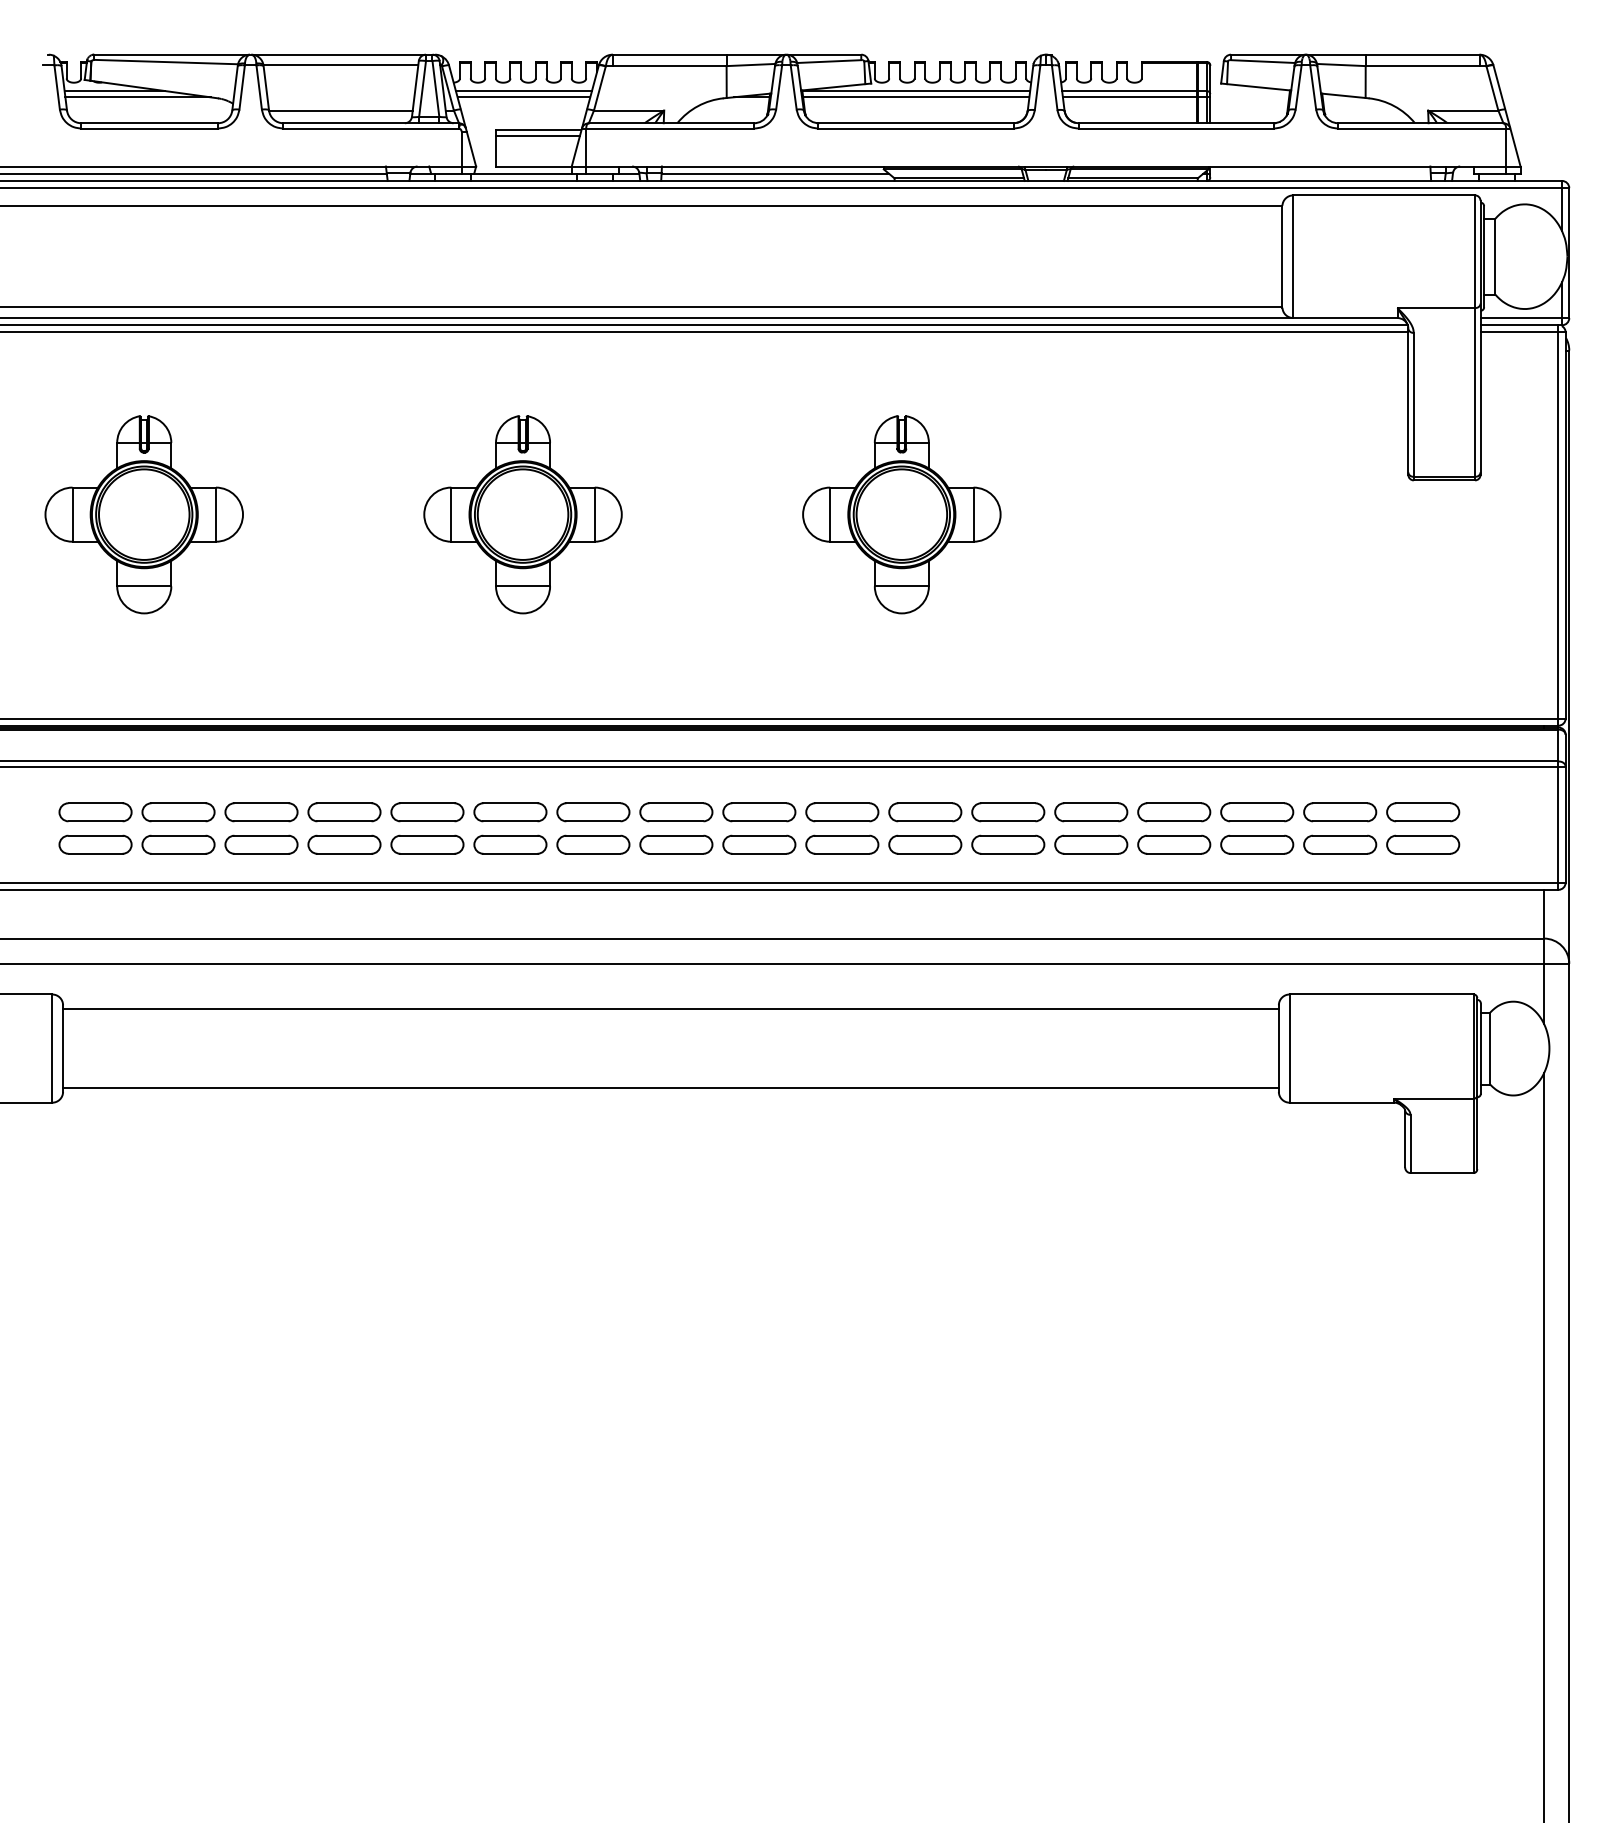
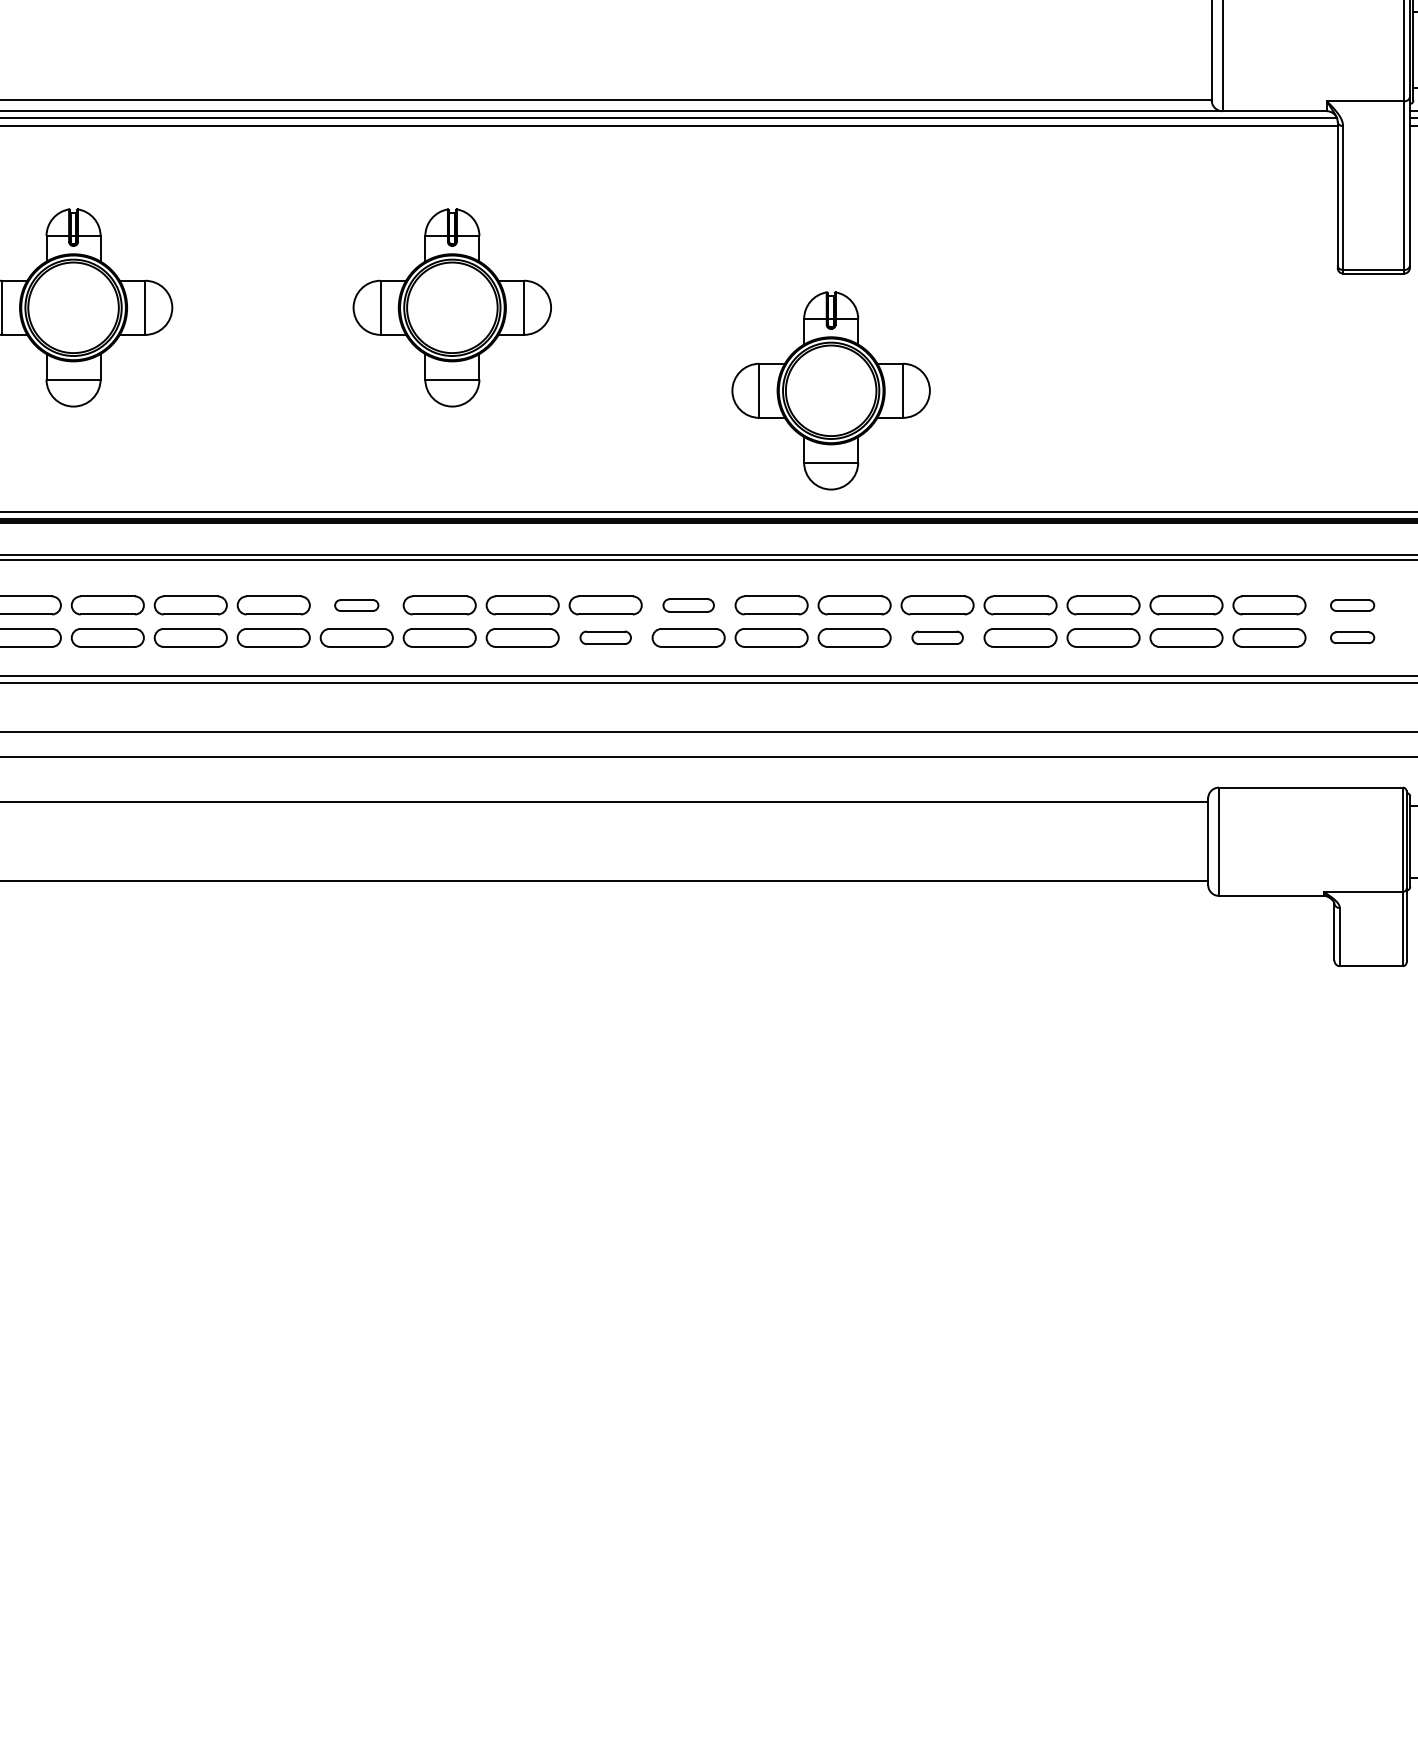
part: (901, 514) -> (830, 390), moved
part: (427, 812) -> (356, 605), size x0.6
part: (759, 812) -> (688, 605), size x0.7
part: (1423, 812) -> (1352, 605), size x0.6
part: (676, 844) -> (605, 637), size x0.7
part: (1008, 844) -> (937, 637), size x0.7
part: (1423, 844) -> (1352, 637), size x0.6

